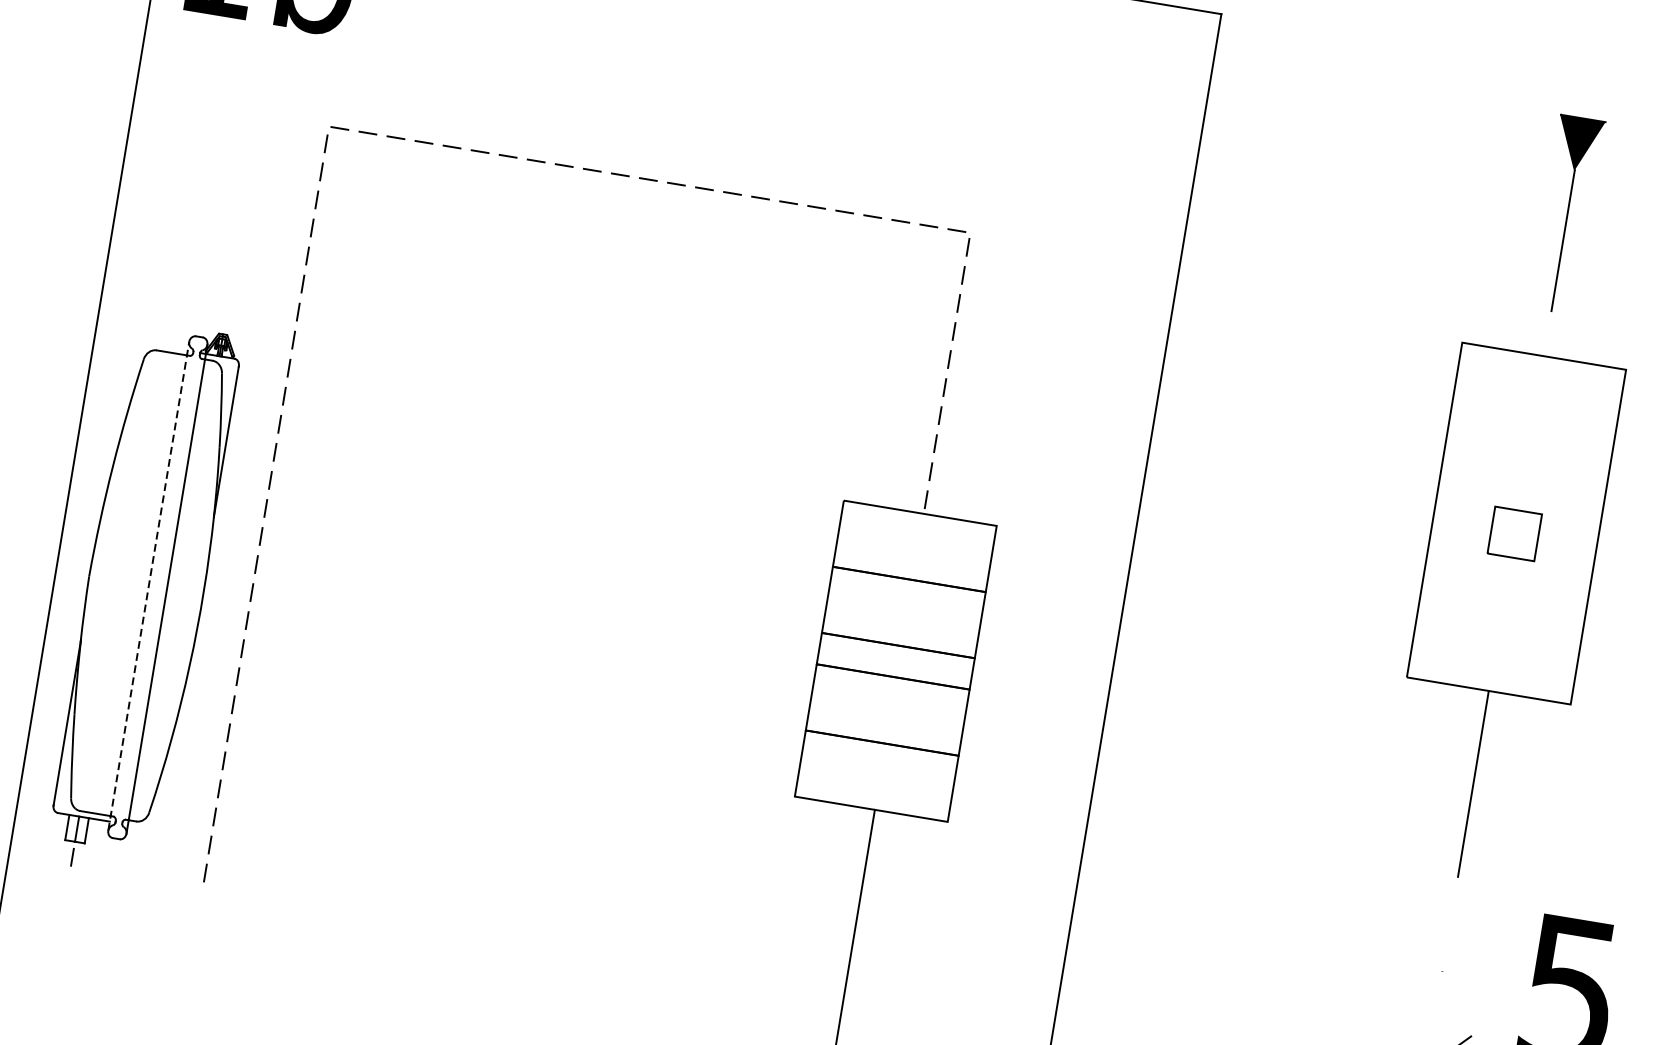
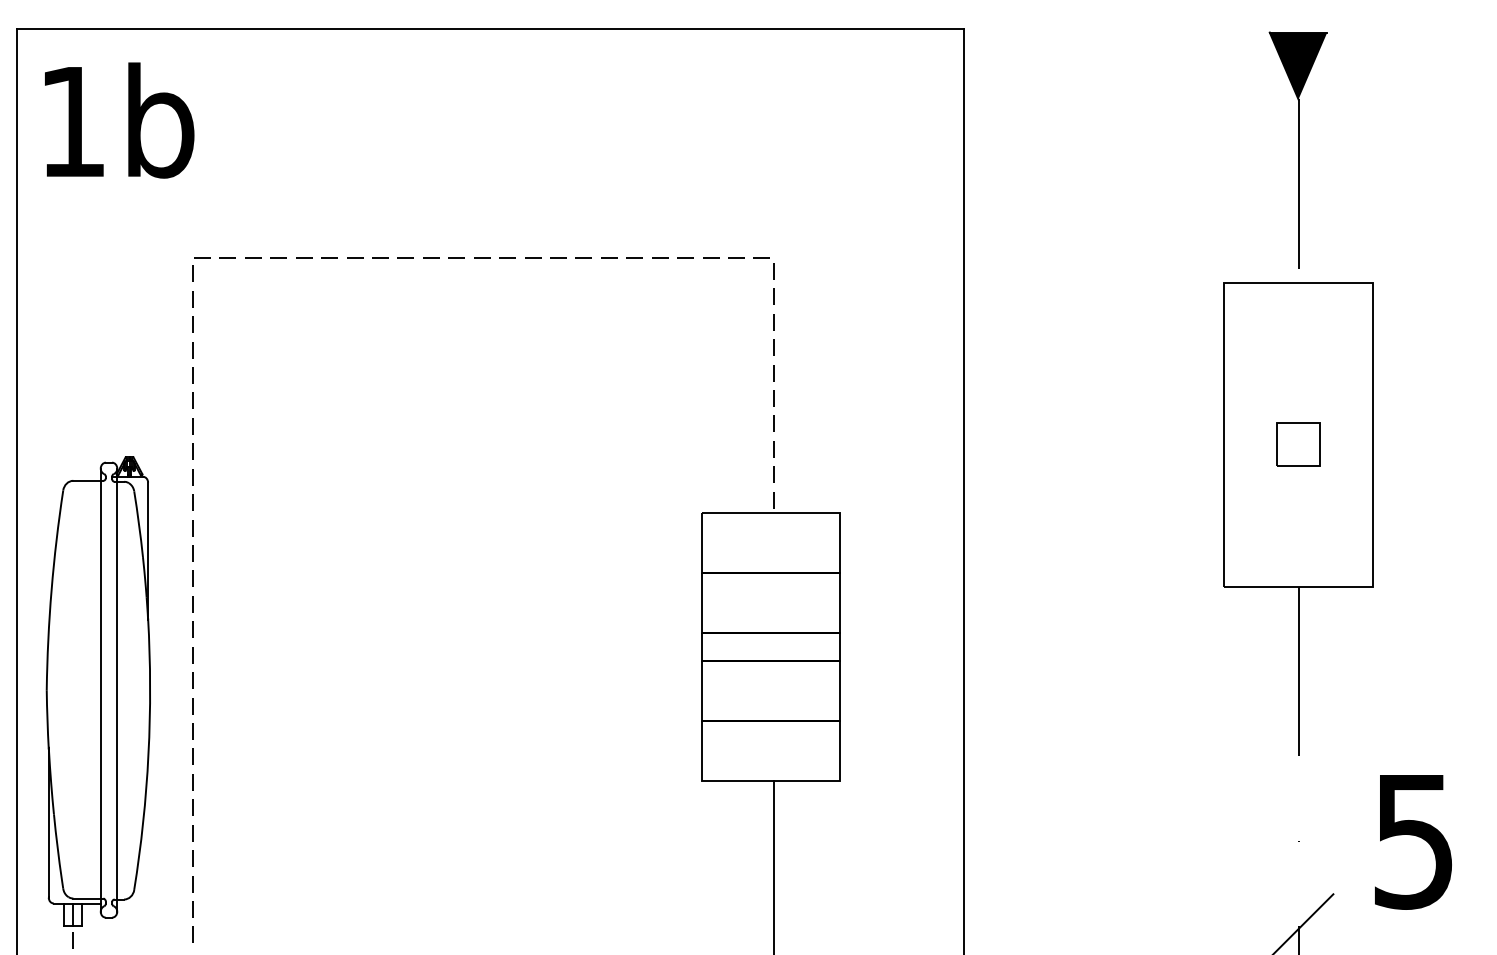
part: (1567, 208) -> (1297, 149), size x1.43
line: (148, 586) -> (100, 690), dashed -> solid

